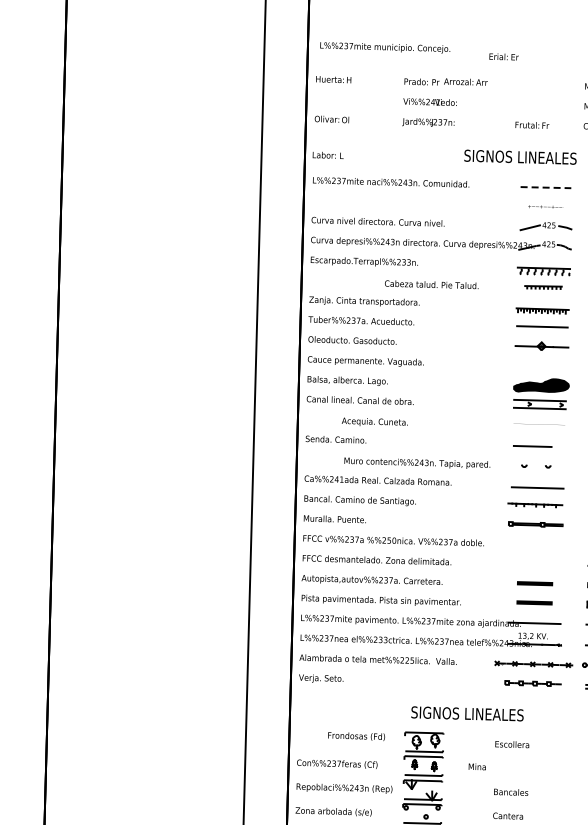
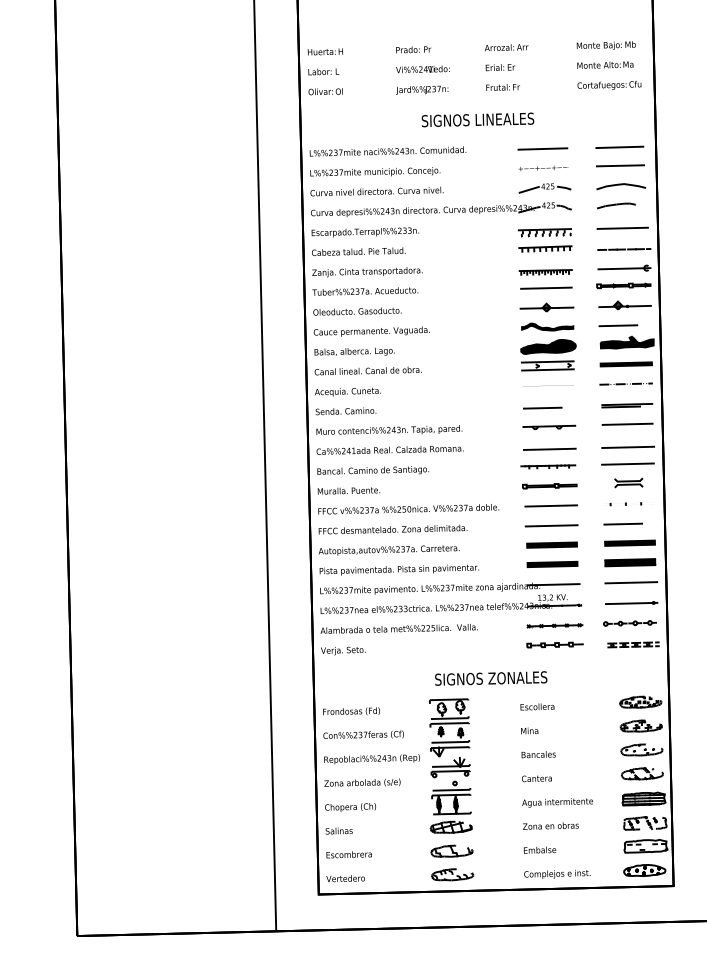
text: (385, 46) -> (375, 171), moved
text: (503, 56) -> (499, 67), moved
text: (465, 81) -> (506, 47), moved
text: (531, 125) -> (502, 87), moved
text: (327, 155) -> (323, 71), moved
text: (520, 156) -> (477, 119), moved
line: (546, 188) -> (543, 149), dashed -> solid
part: (545, 207) -> (543, 168), size x1.43
text: (431, 284) -> (358, 251), moved
part: (543, 287) -> (545, 248), size x1.43
fill: (541, 365) -> (547, 326), added
text: (374, 422) -> (347, 392), moved
text: (417, 461) -> (389, 429), moved
line: (538, 465) -> (549, 426), added
line: (536, 544) -> (551, 505), added
line: (535, 564) -> (551, 525), added
part: (534, 583) -> (551, 544), size x1.43
part: (534, 602) -> (552, 563), size x1.43
part: (533, 664) -> (554, 625), size x0.71
text: (477, 714) -> (501, 678), SIGNOS LINEALES -> SIGNOS ZONALES
text: (356, 736) -> (351, 711), moved
text: (477, 766) -> (529, 730), moved

